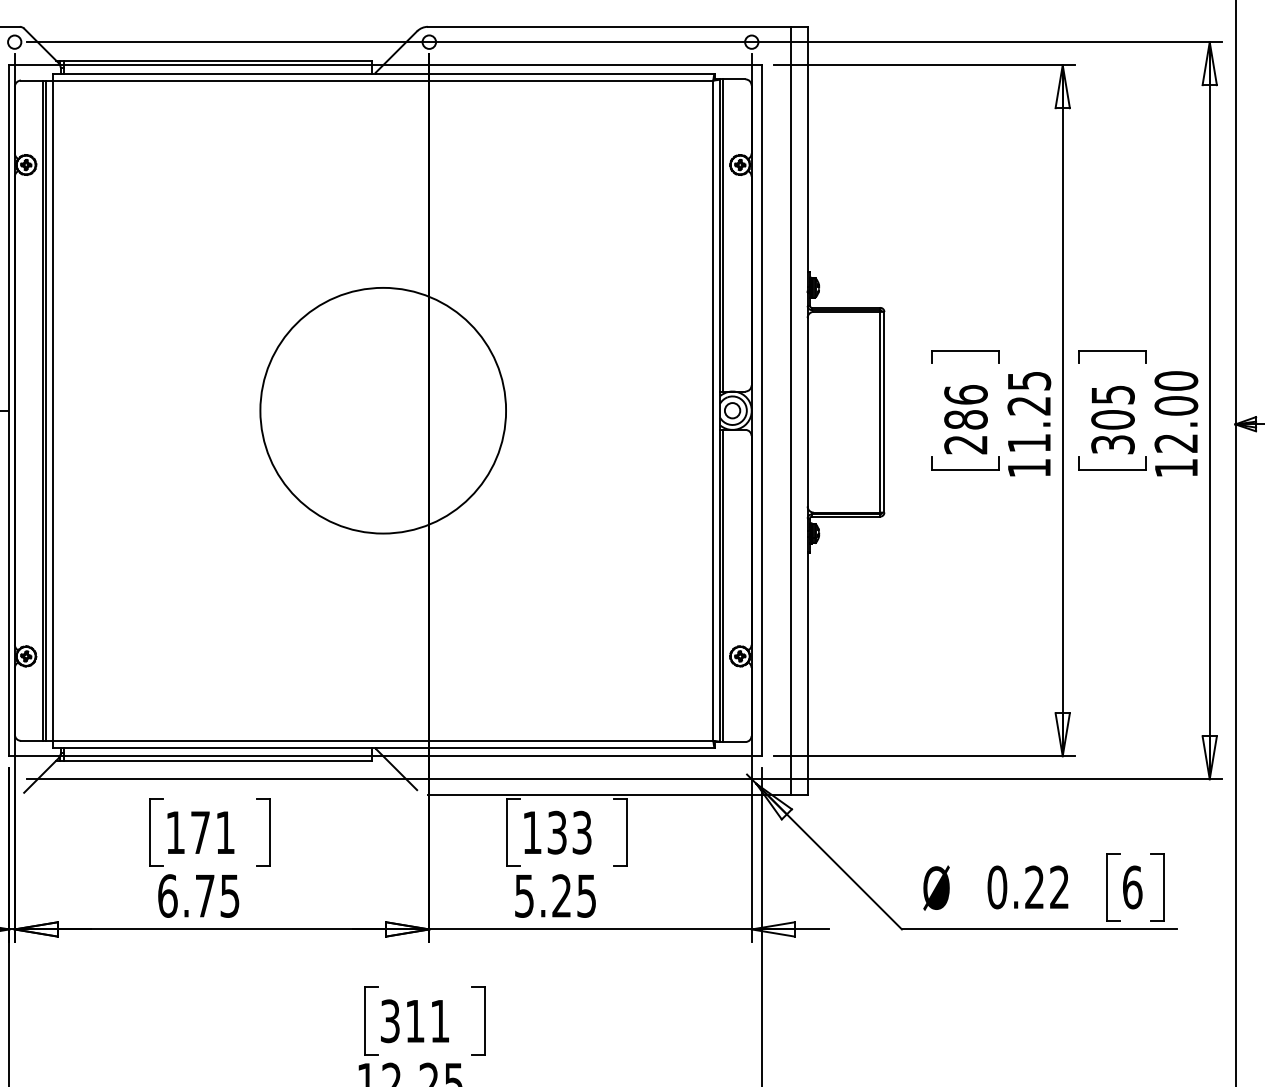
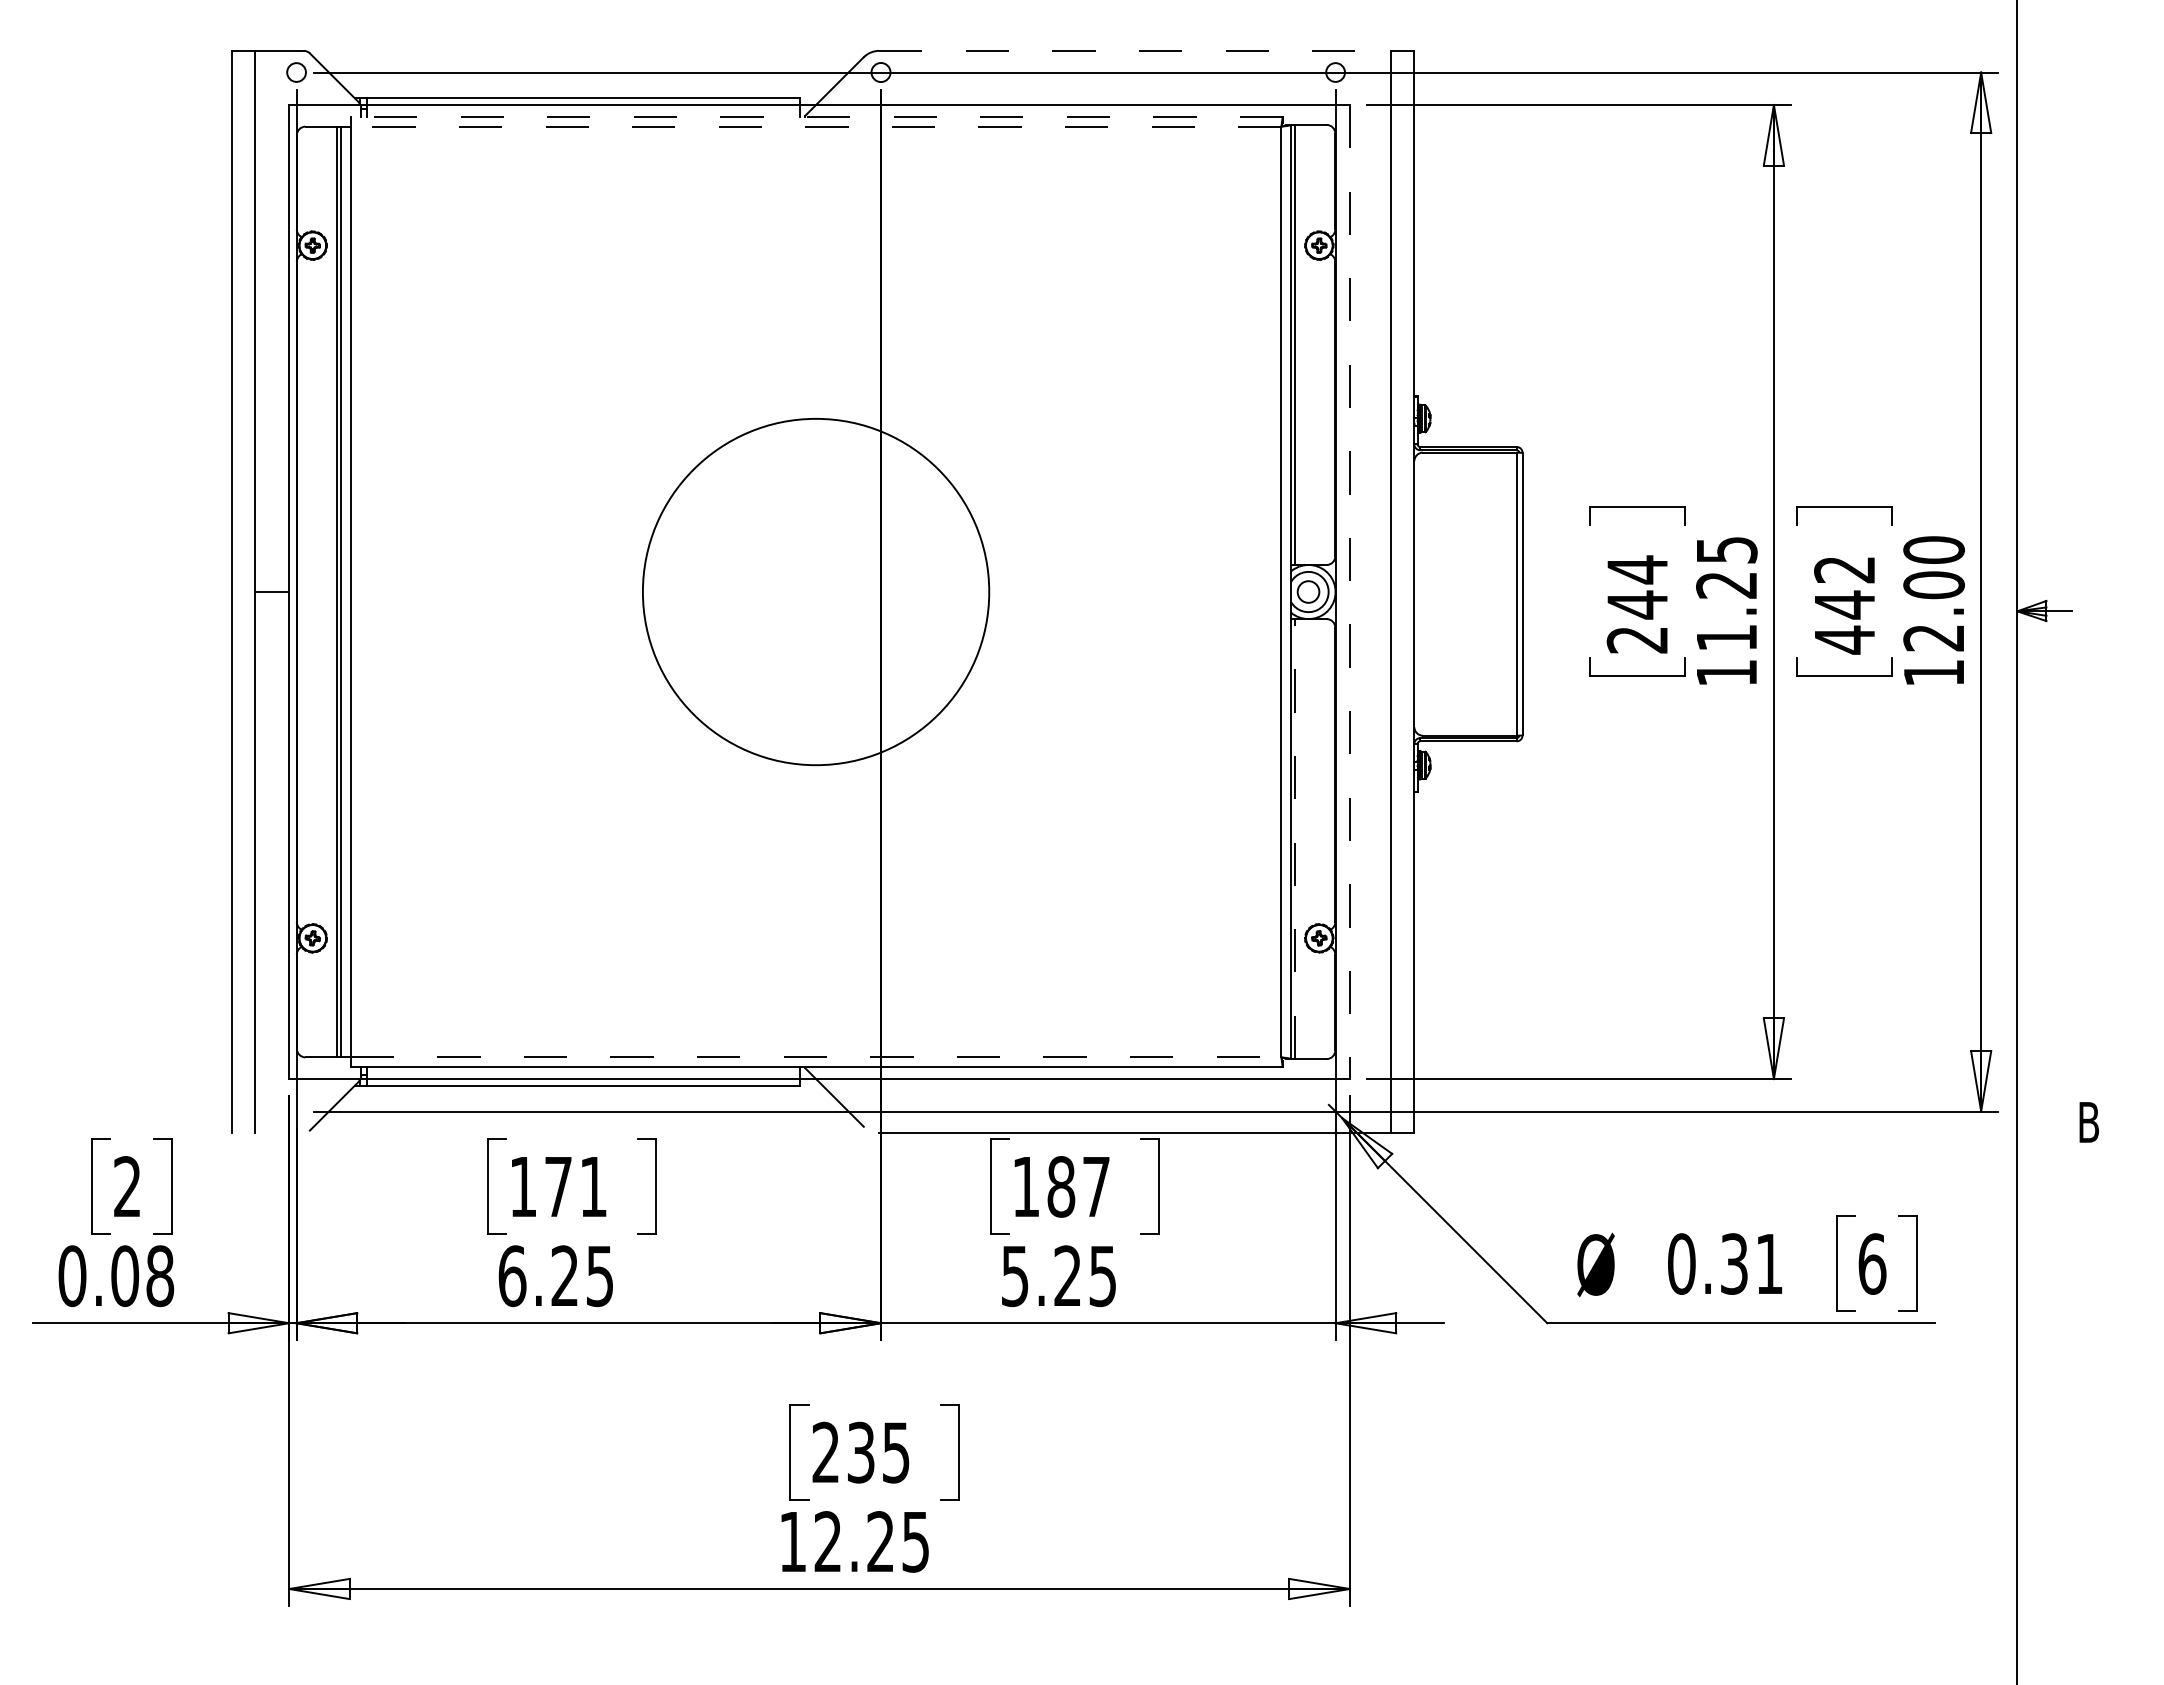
line: (609, 26) -> (1135, 50), solid -> dashed
line: (383, 74) -> (816, 117), solid -> dashed
line: (382, 80) -> (815, 126), solid -> dashed
text: (965, 407) -> (1637, 587), 286 -> 244
line: (761, 411) -> (1349, 592), solid -> dashed
text: (1112, 420) -> (1844, 605), 305 -> 442
line: (723, 586) -> (1295, 839), solid -> dashed
line: (383, 740) -> (816, 1057), solid -> dashed
text: (569, 832) -> (1078, 1186), 133 -> 187
text: (1046, 887) -> (1751, 1263), 0.22 -> 0.31
text: (204, 895) -> (564, 1275), 6.75 -> 6.25
text: (414, 1021) -> (860, 1452), 311 -> 235

